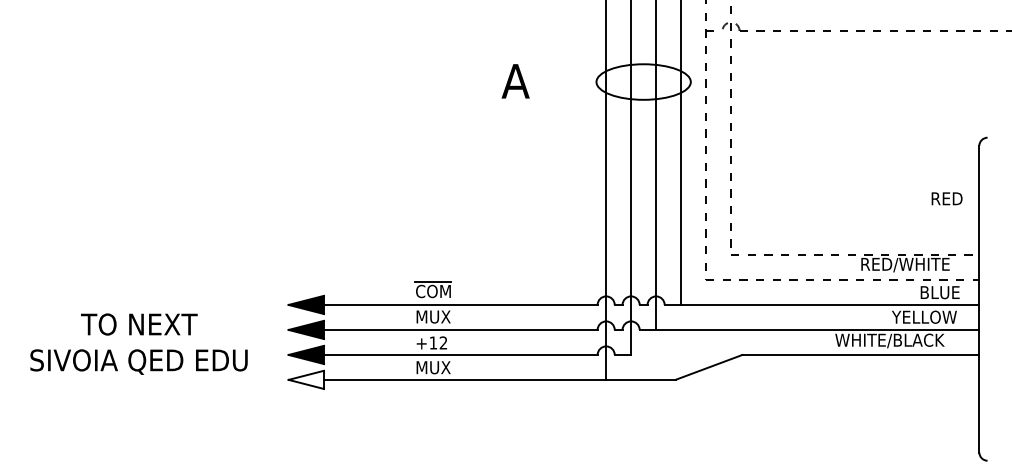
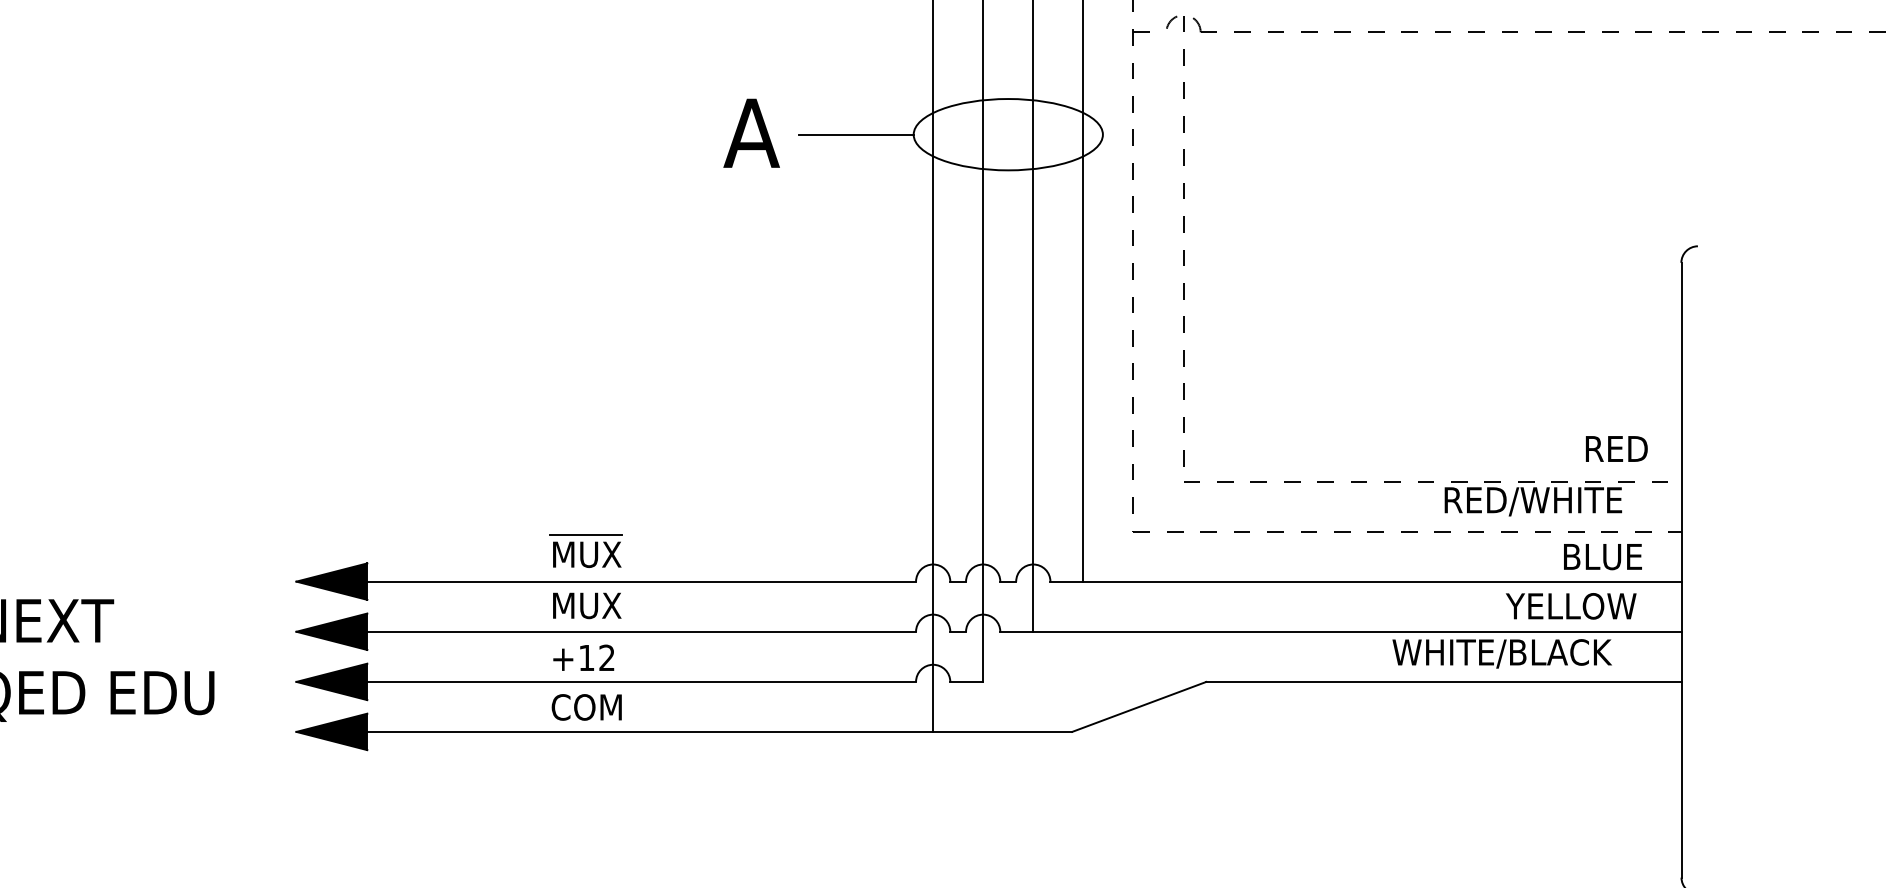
line: (567, 82) -> (855, 135), added
text: (946, 198) -> (1615, 448), moved
text: (433, 291) -> (586, 554), COM -> MUX
text: (433, 367) -> (586, 707), MUX -> COM
fill: (305, 379) -> (330, 731), added

